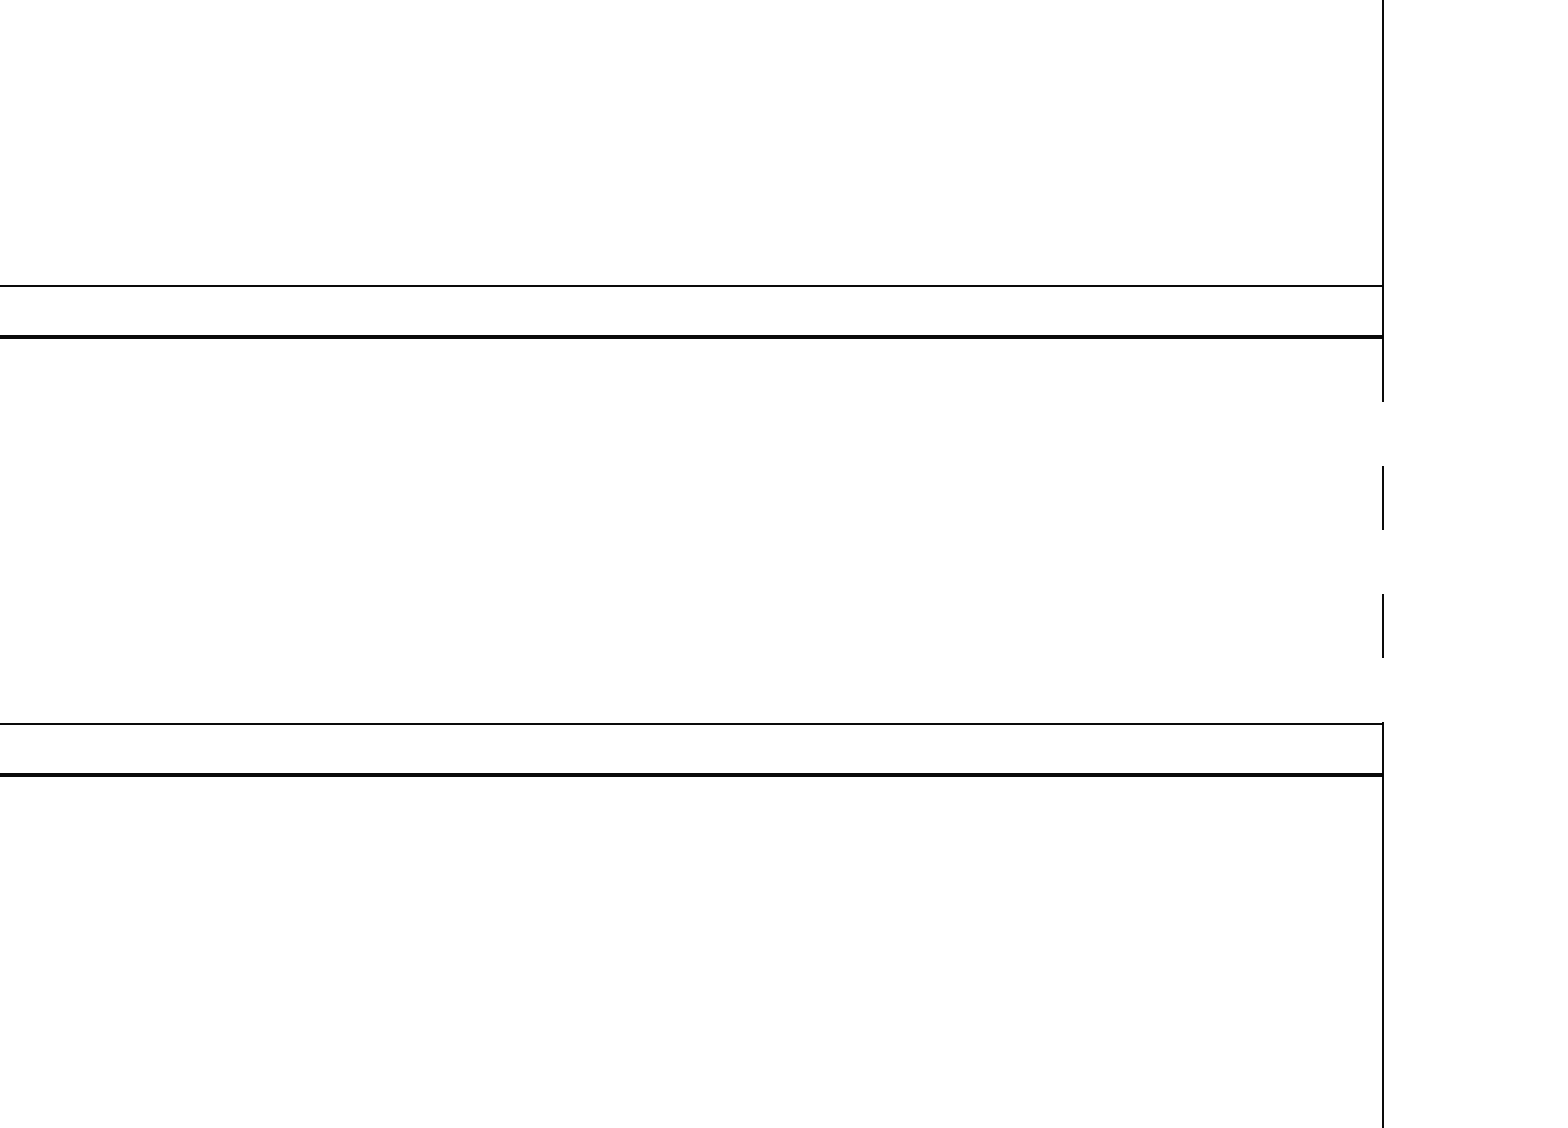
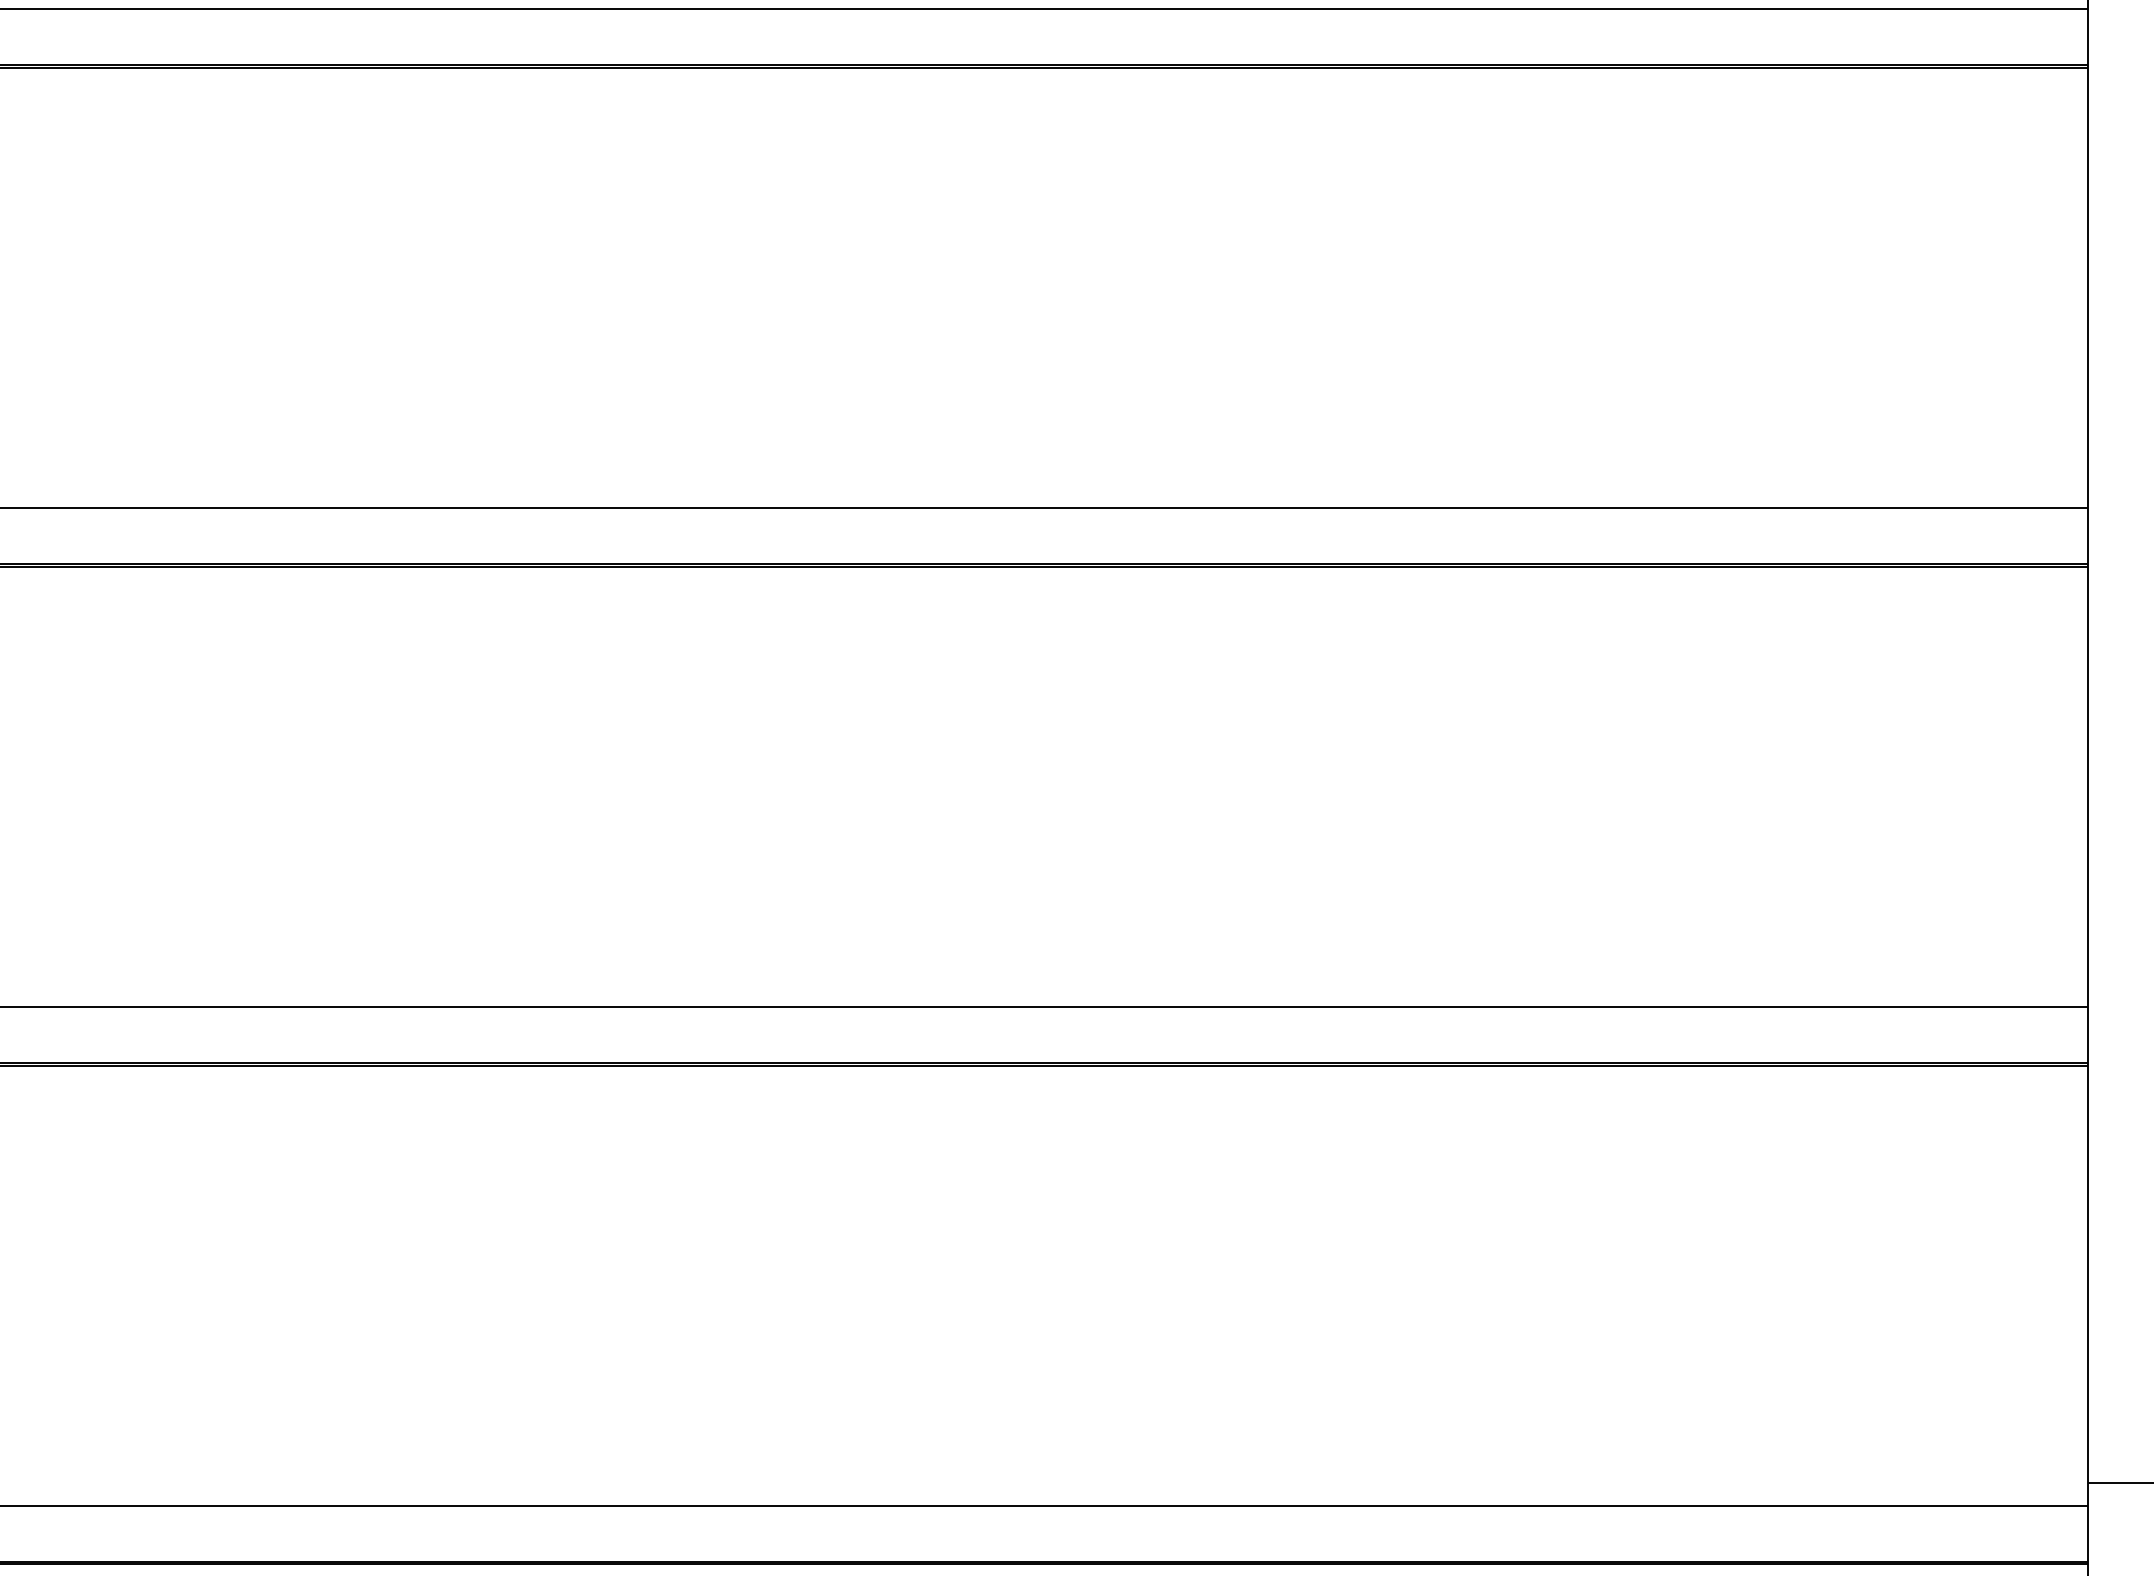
line: (1382, 531) -> (2088, 787), dashed -> solid

